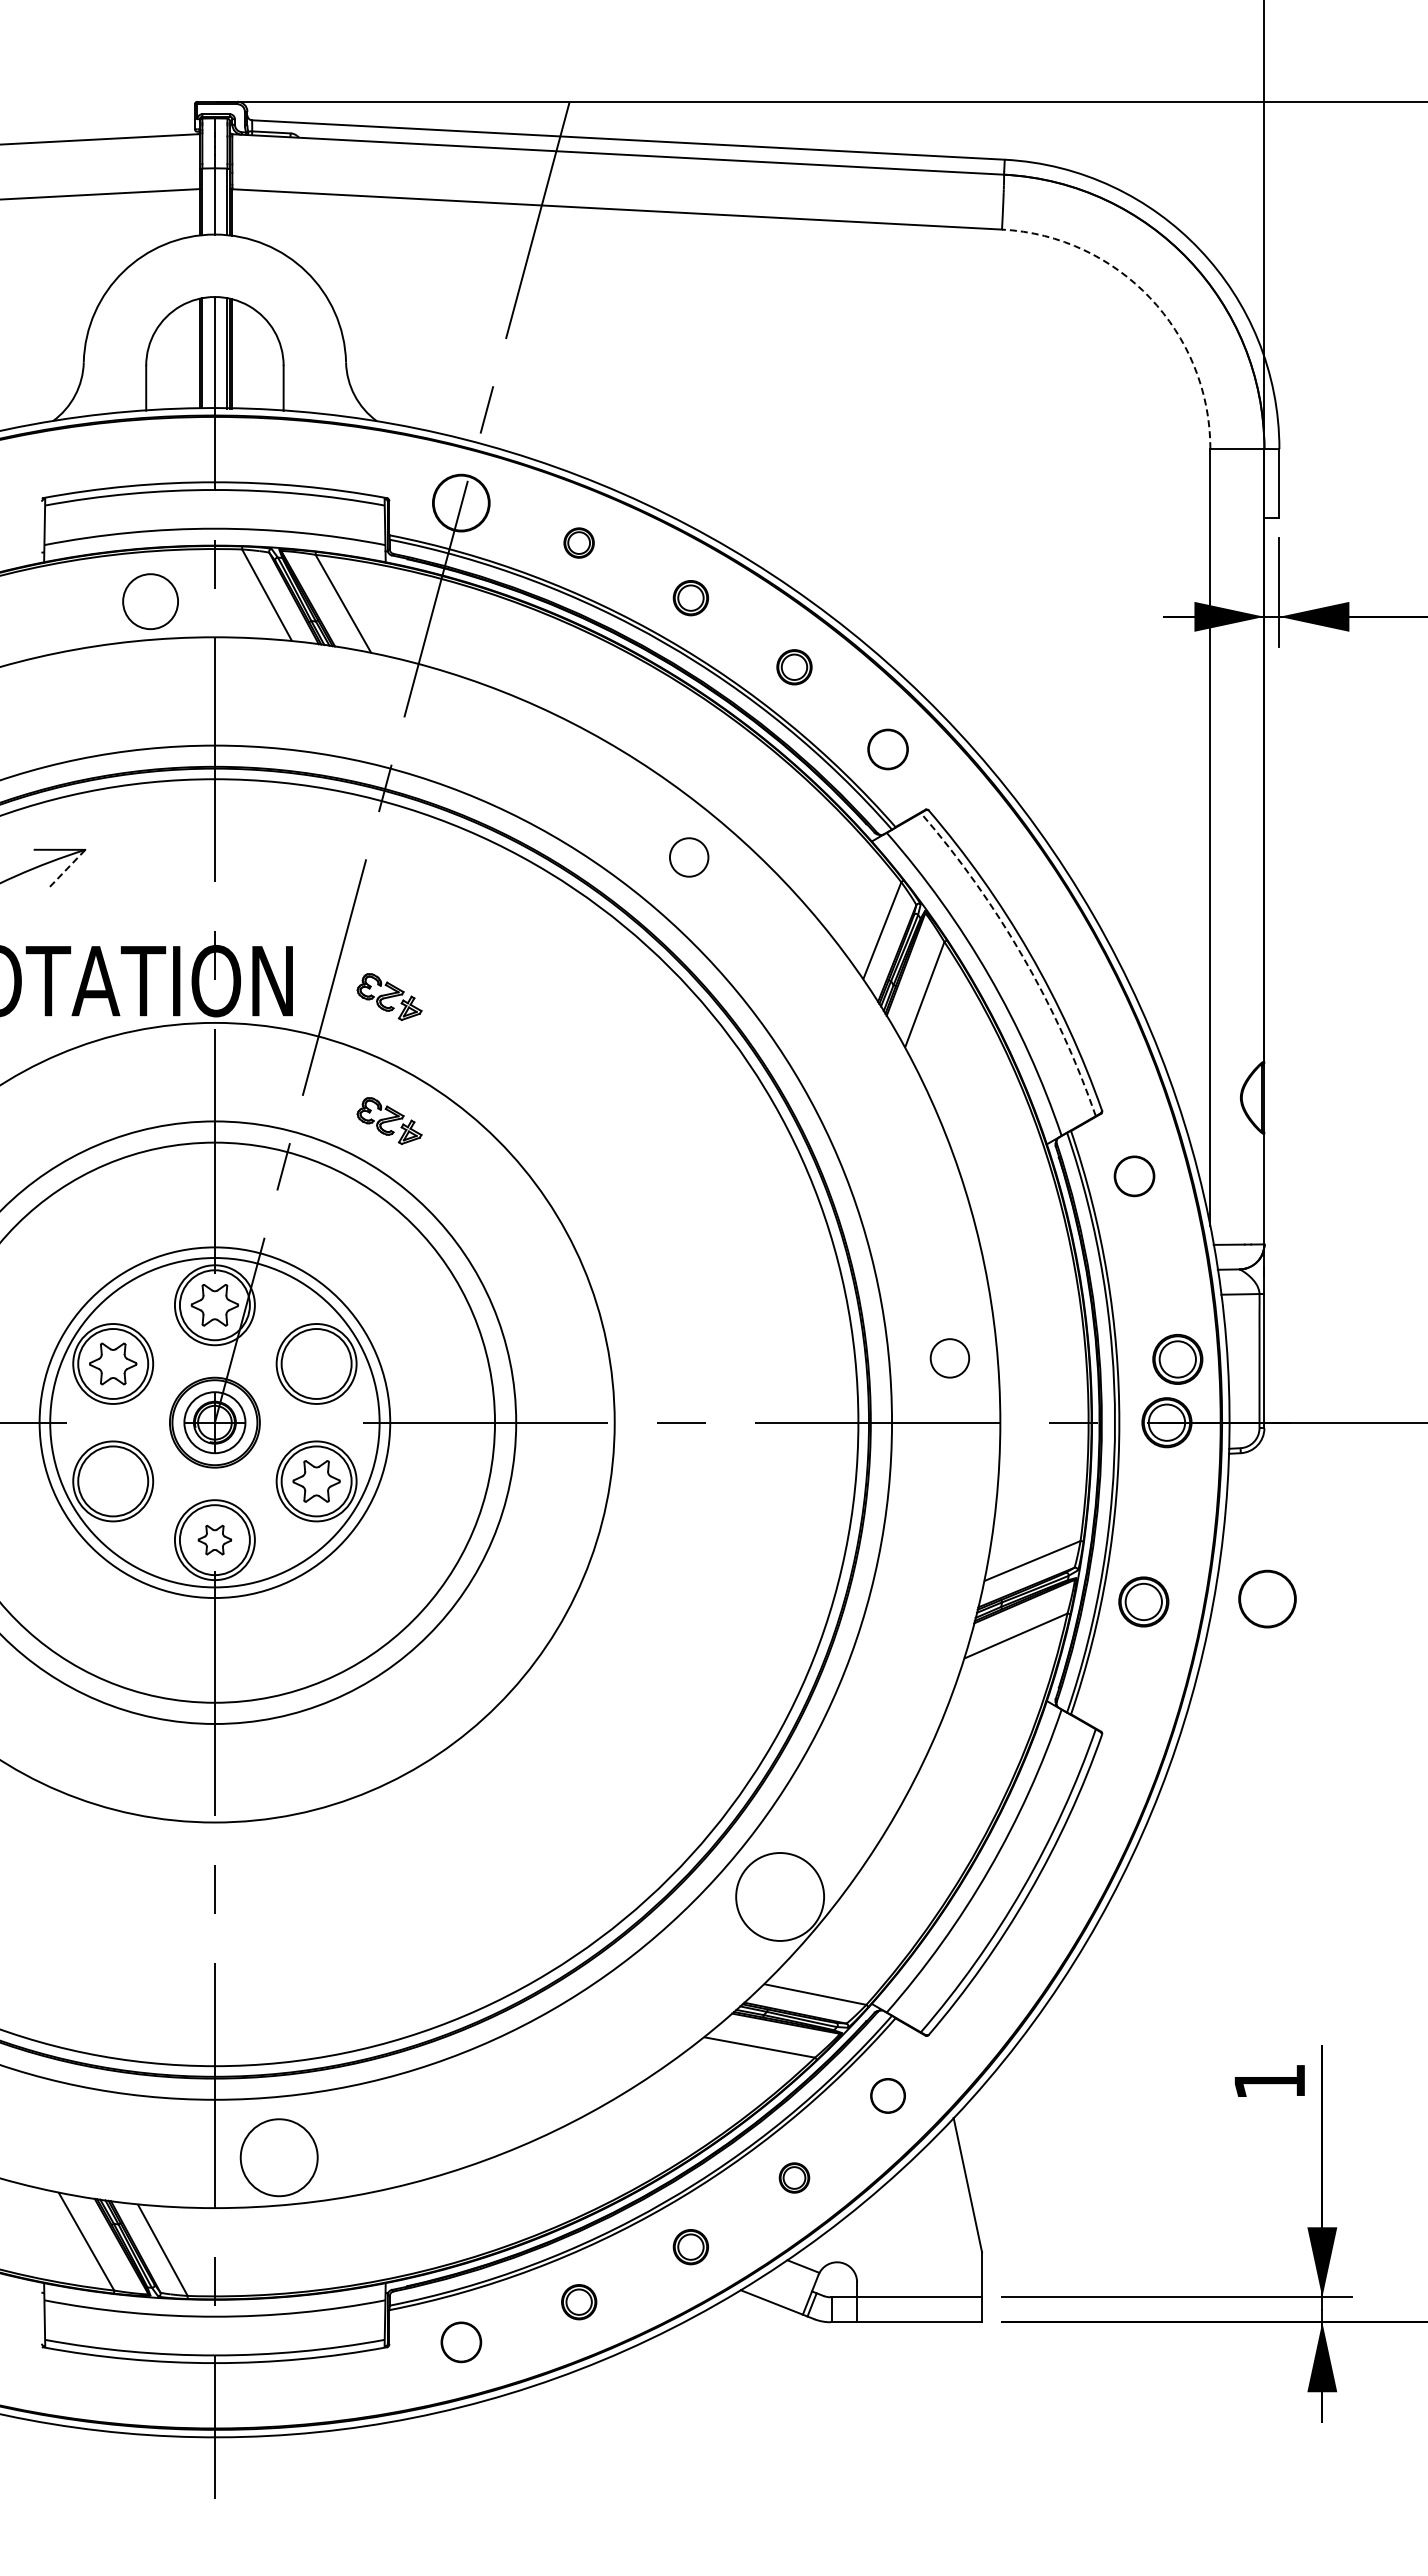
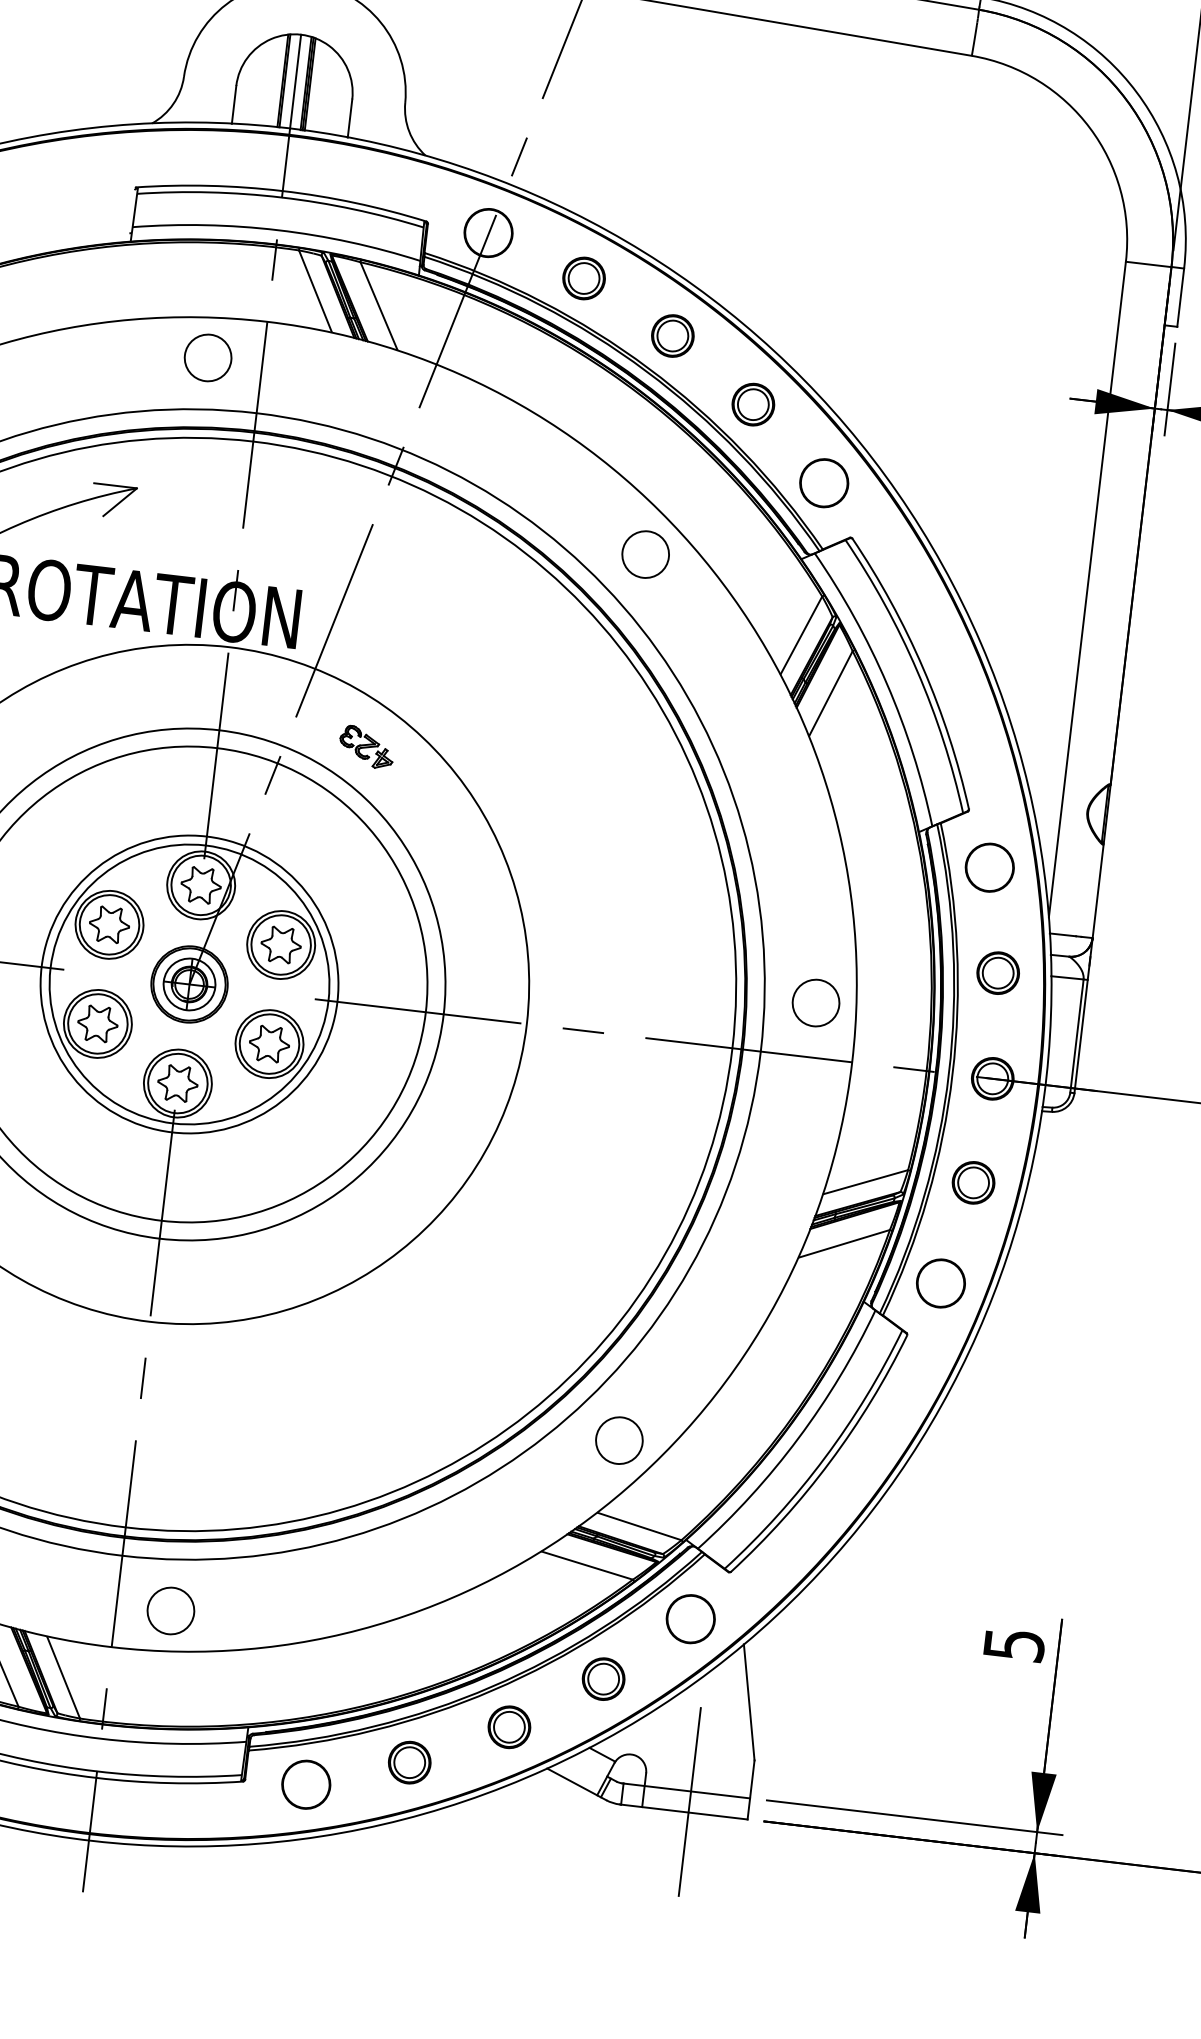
arc: (1150, 297) -> (1090, 127), dashed -> solid
part: (578, 542) -> (583, 277), size x1.67
part: (690, 597) -> (672, 335), size x1.43
circle: (150, 601) -> (208, 357), moved
part: (794, 666) -> (753, 403), size x1.43
part: (887, 749) -> (823, 483), size x1.43
circle: (688, 857) -> (645, 554), size x1.43
line: (67, 868) -> (120, 502), dashed -> solid
arc: (1022, 956) -> (917, 671), dashed -> solid
part: (389, 996) -> (379, 642), removed
circle: (1134, 1176) -> (989, 867), size x1.43
circle: (949, 1357) -> (815, 1002), size x1.43
part: (1177, 1359) -> (997, 973), moved
part: (316, 1363) -> (281, 944), added
part: (113, 1481) -> (98, 1024), added
part: (214, 1539) -> (177, 1082), size x1.43
part: (1267, 1598) -> (941, 1283), moved
part: (1143, 1601) -> (973, 1182), moved
circle: (779, 1896) -> (618, 1440), size x0.62
text: (1270, 2081) -> (1014, 1644), 1 -> 5
part: (887, 2095) -> (690, 1618), size x1.67
circle: (278, 2157) -> (170, 1610), size x0.71
part: (794, 2177) -> (603, 1678), size x1.67
part: (690, 2246) -> (509, 1726), size x1.43
part: (578, 2301) -> (409, 1761), size x1.43
line: (912, 2309) -> (690, 1801), added
circle: (461, 2342) -> (306, 1784), size x1.43

